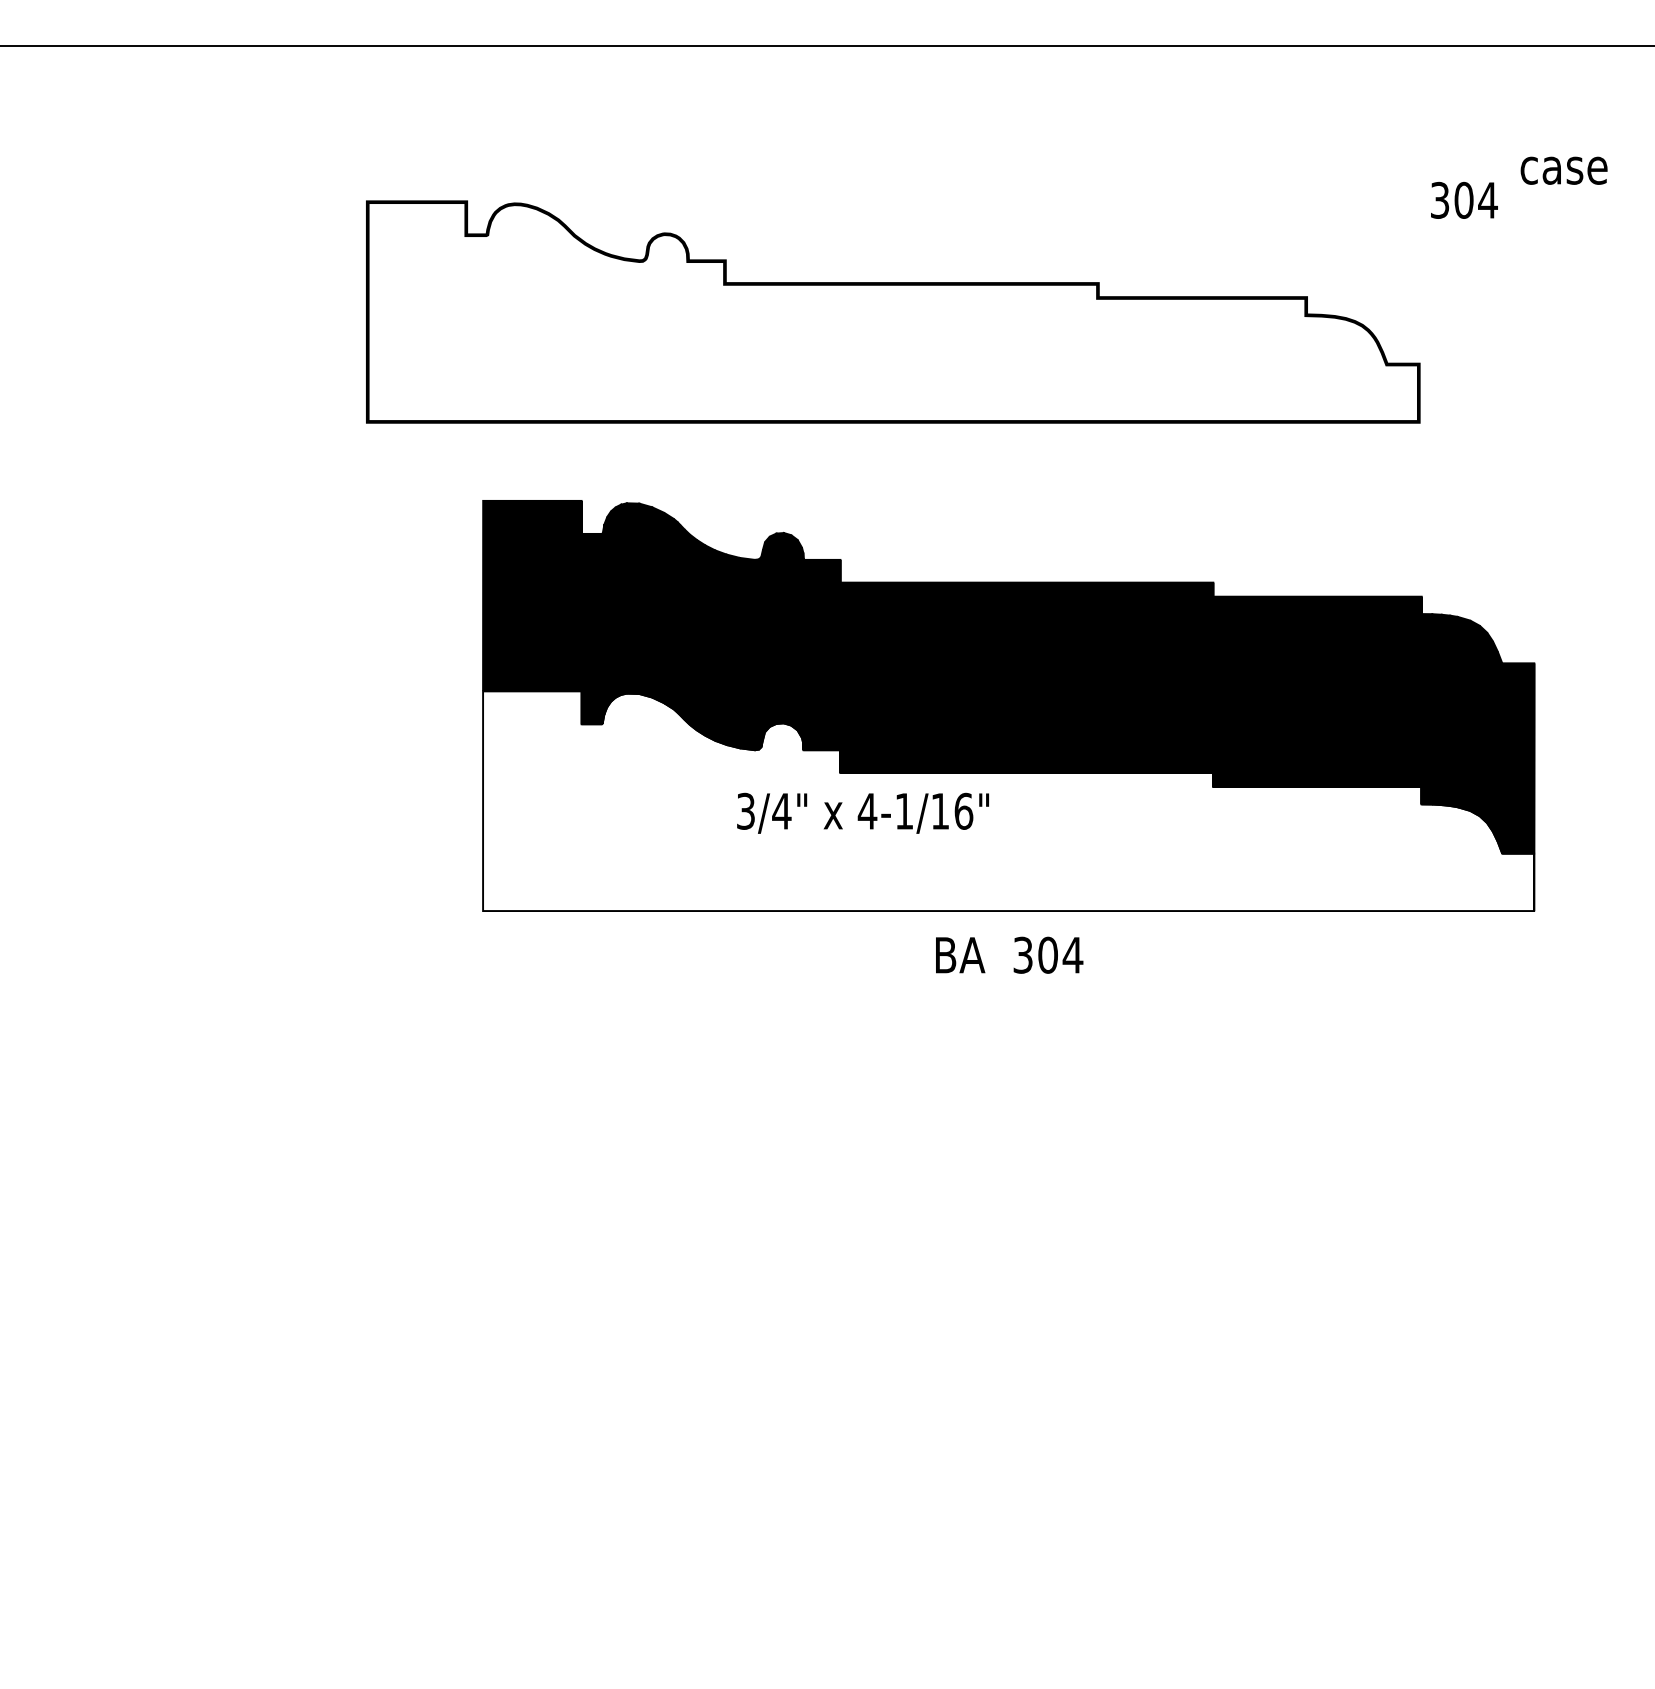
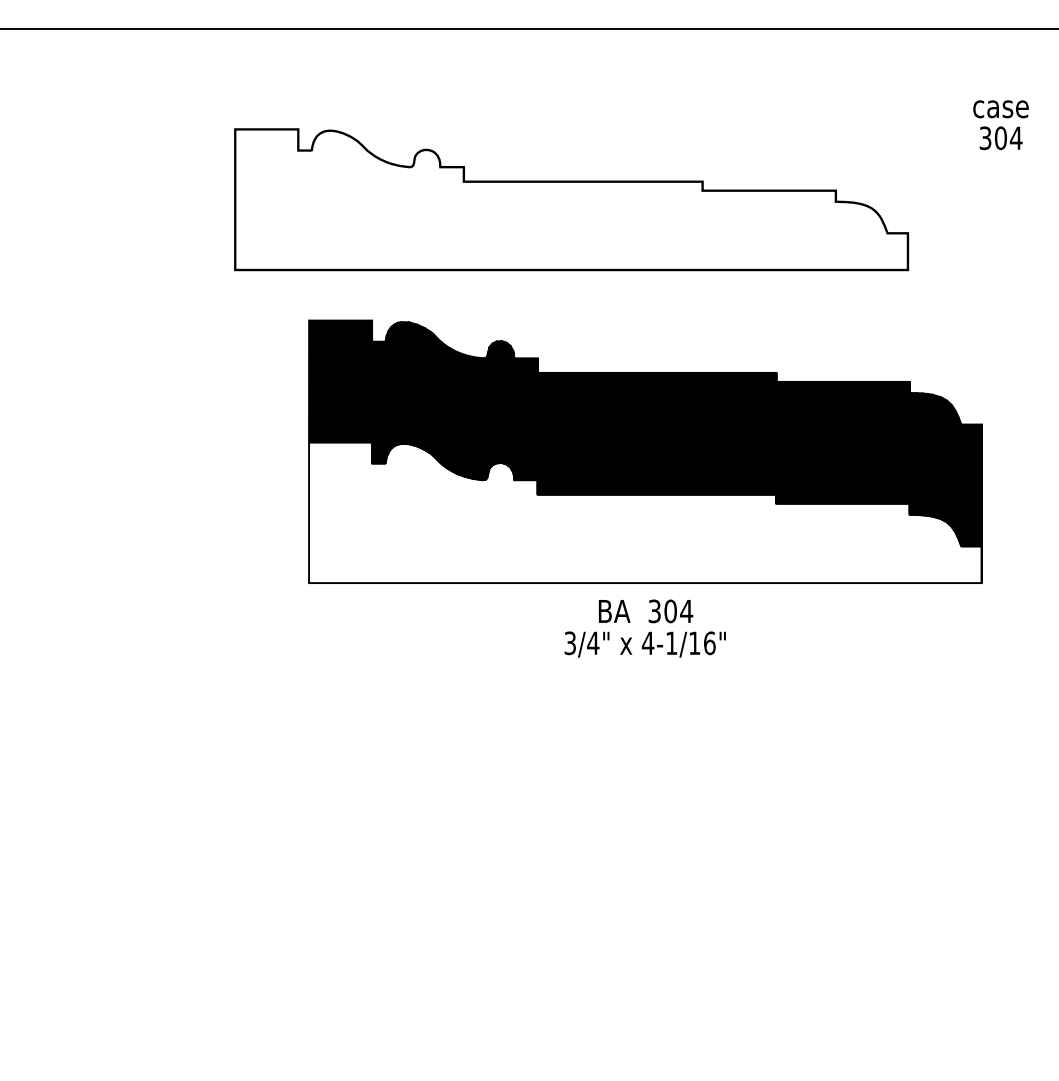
text: (1463, 200) -> (1000, 138), moved
text: (861, 813) -> (644, 644), moved

